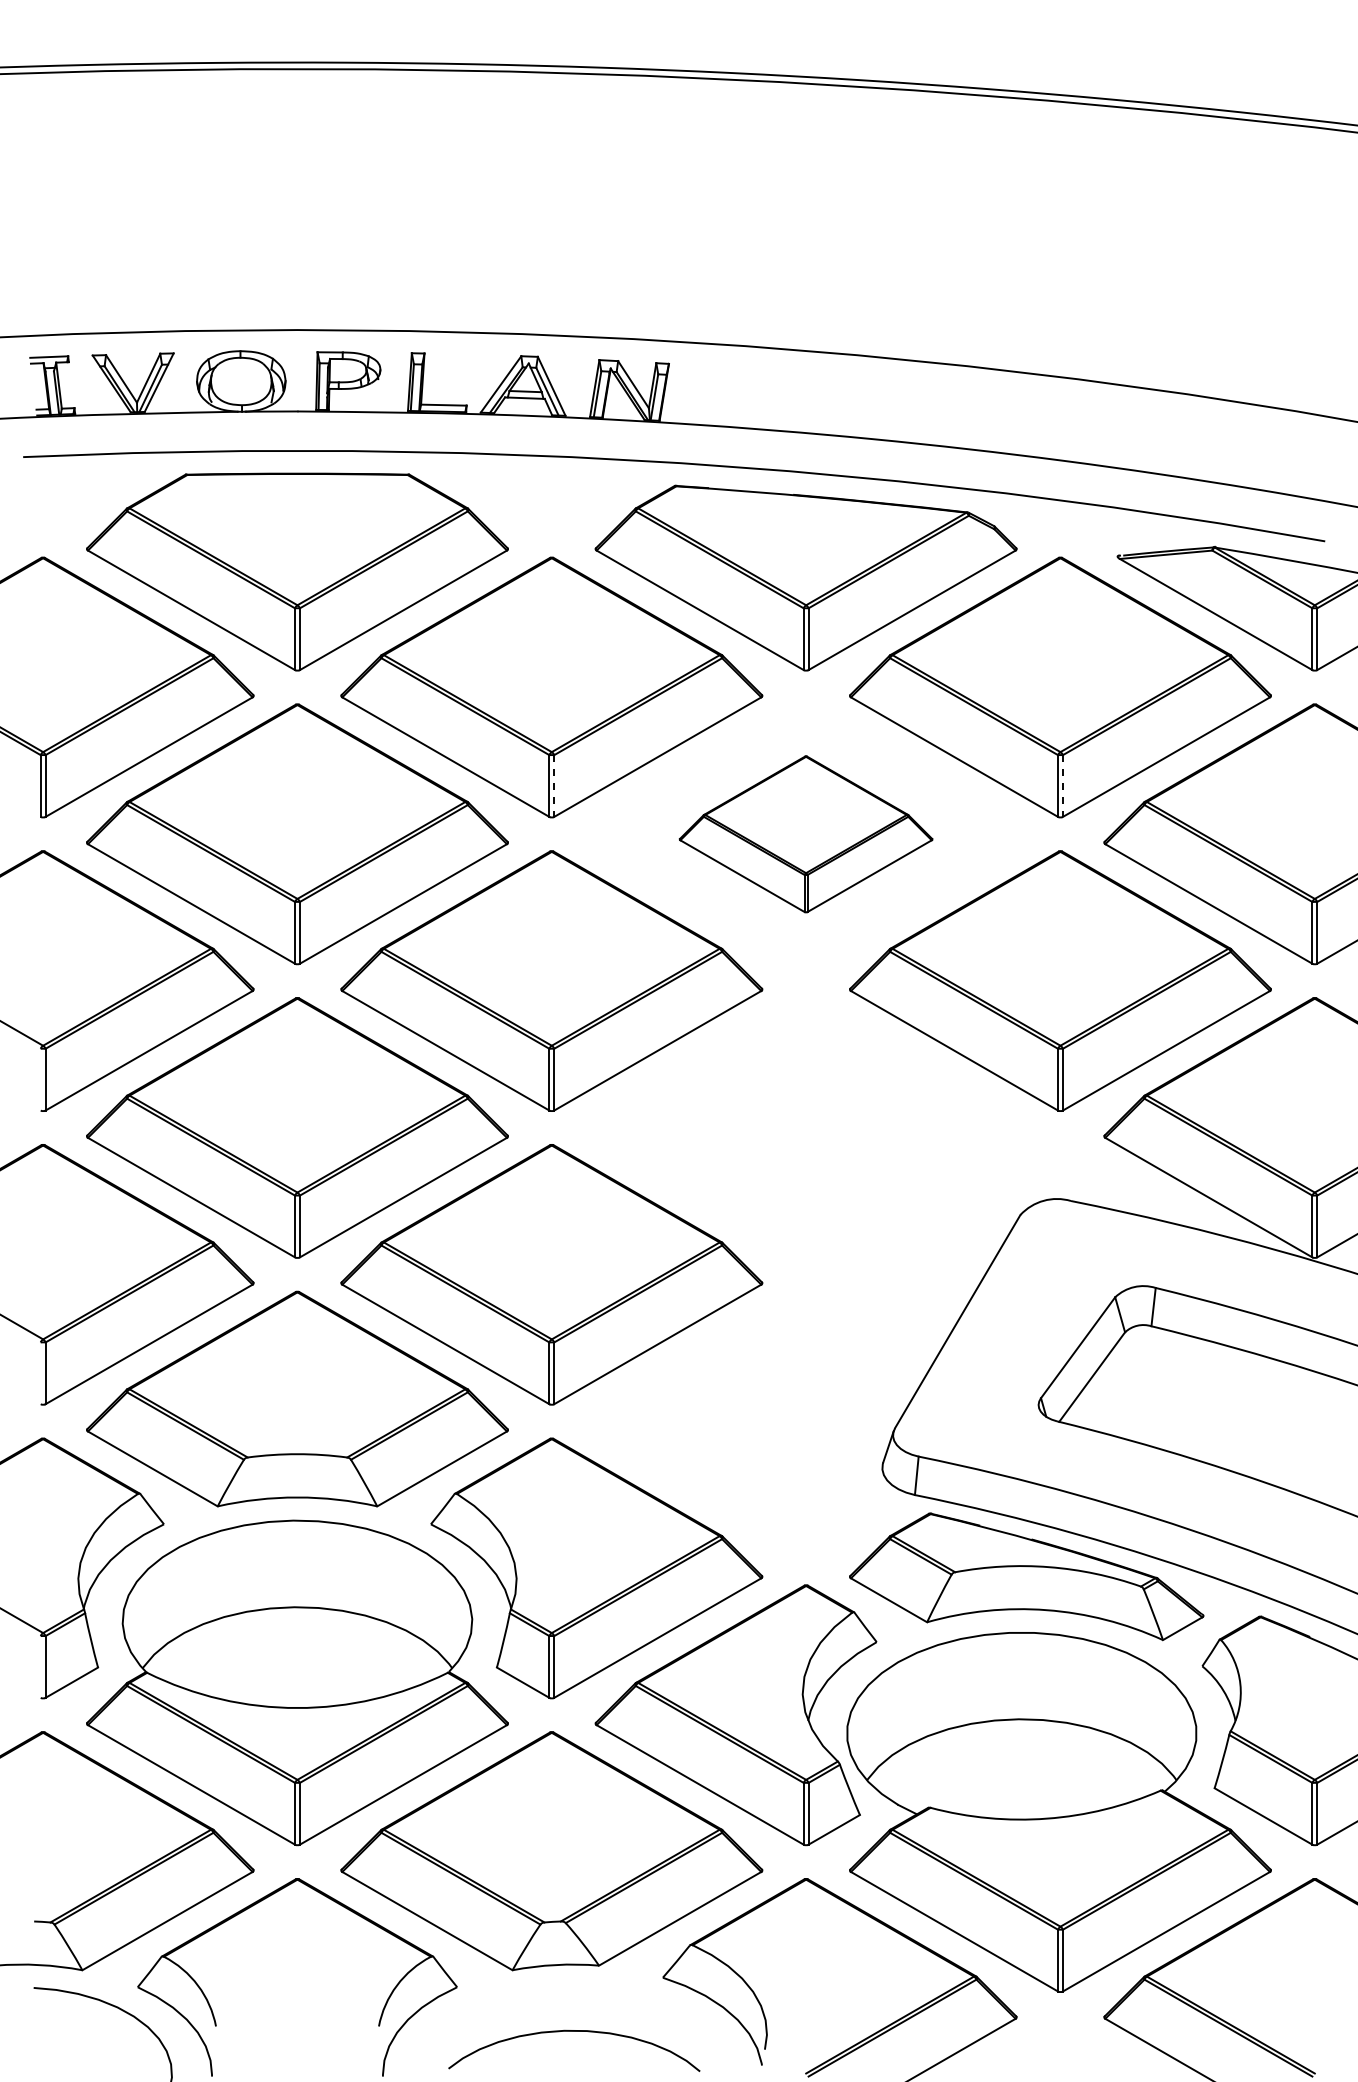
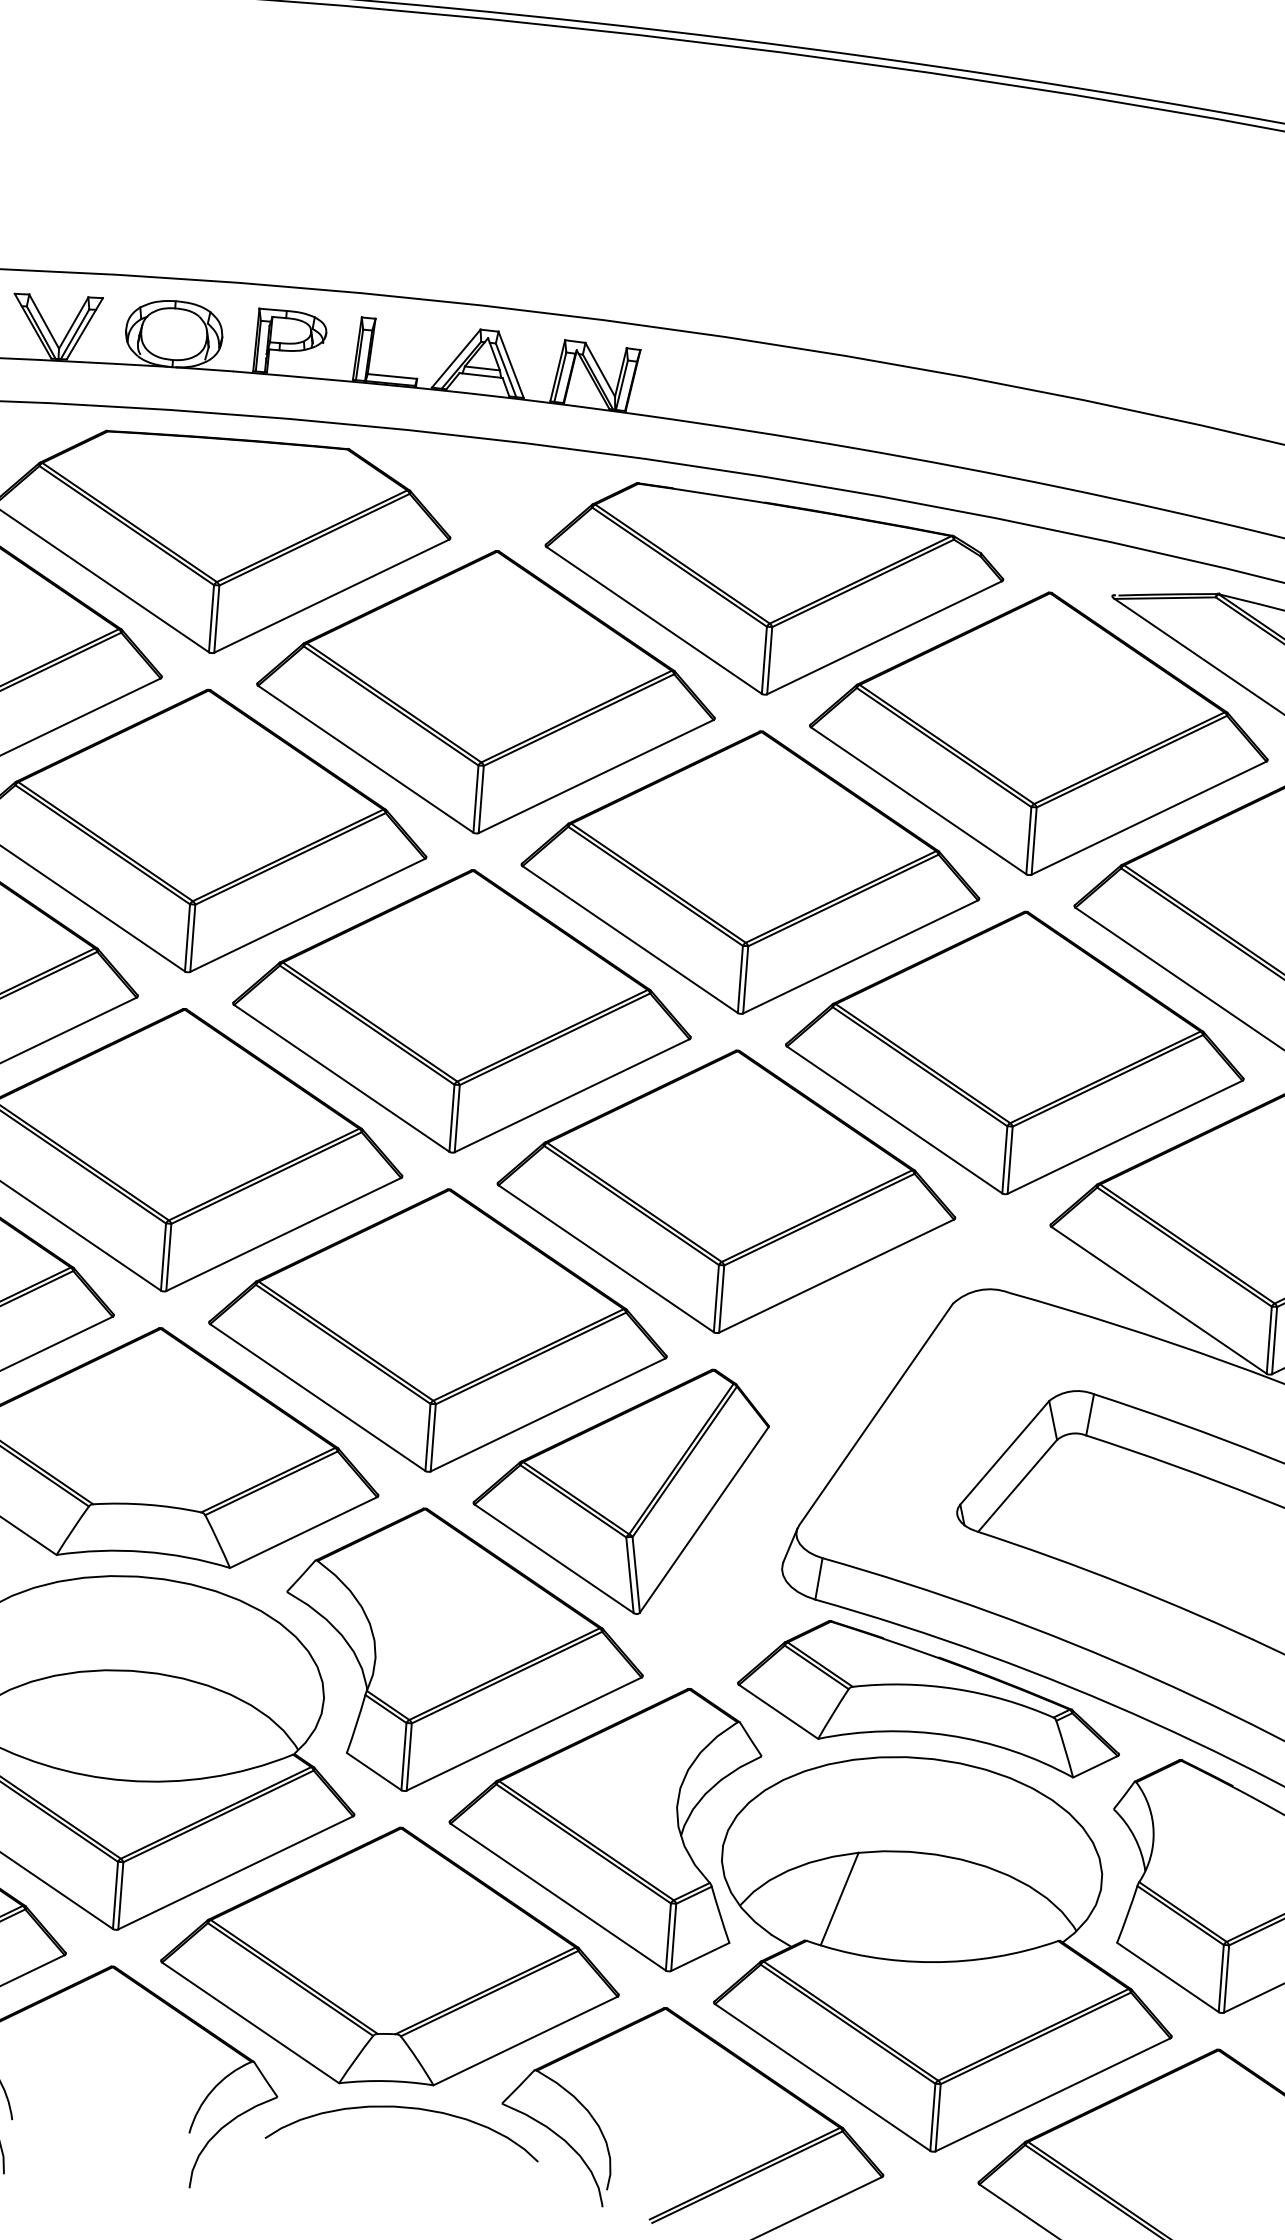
line: (554, 786) -> (481, 800), dashed -> solid
line: (1062, 786) -> (1033, 841), dashed -> solid
part: (805, 834) -> (750, 872), size x1.67
part: (805, 1127) -> (726, 1191), added
part: (727, 1405) -> (618, 1486), added
line: (957, 1766) -> (839, 1898), added
curve: (574, 2031) -> (404, 2108), moved

